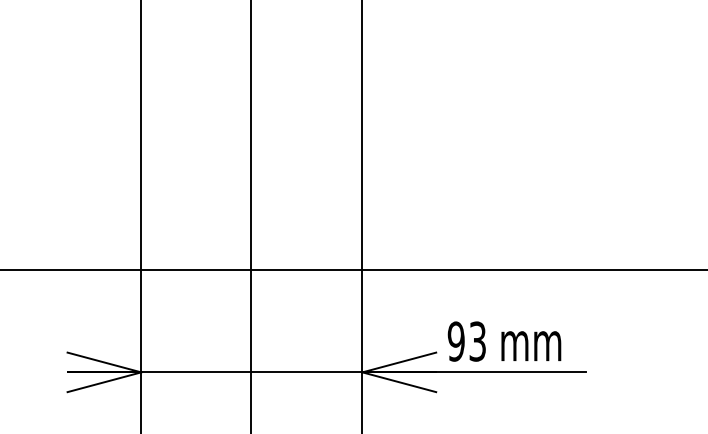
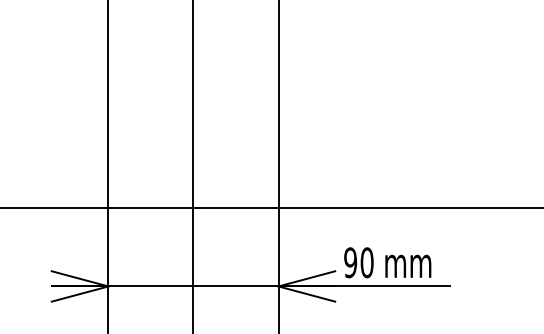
text: (476, 341) -> (366, 262), 93 -> 90

